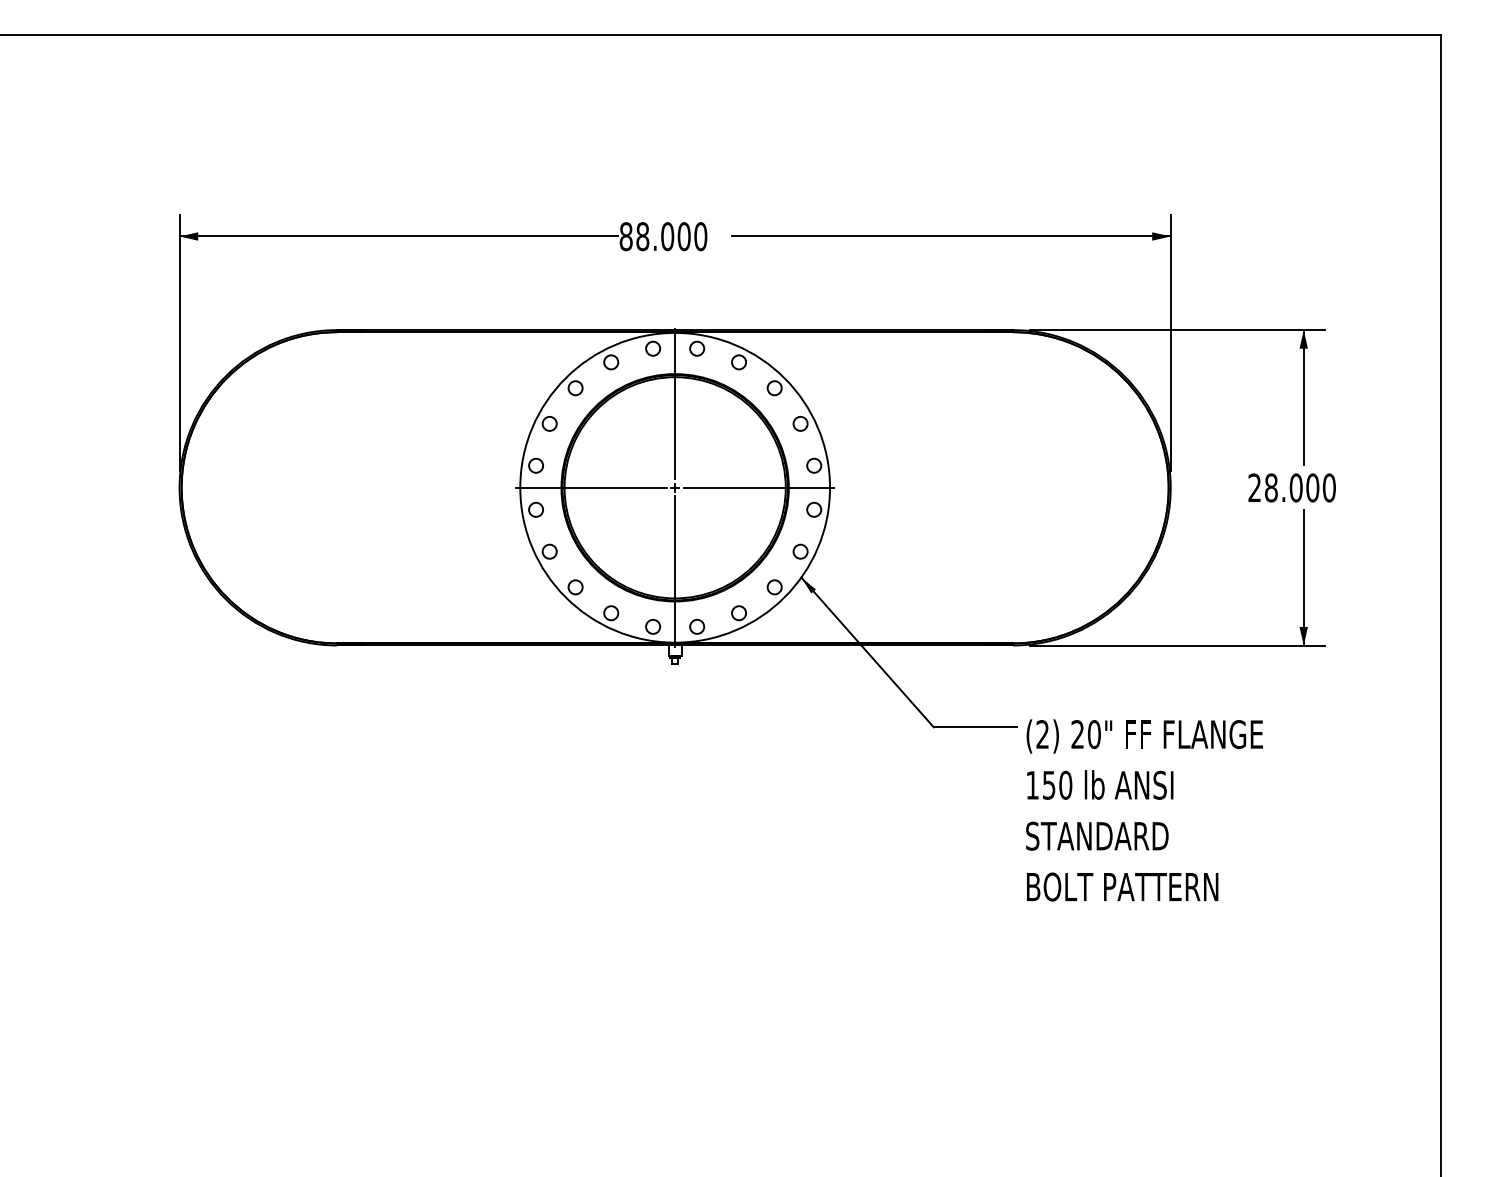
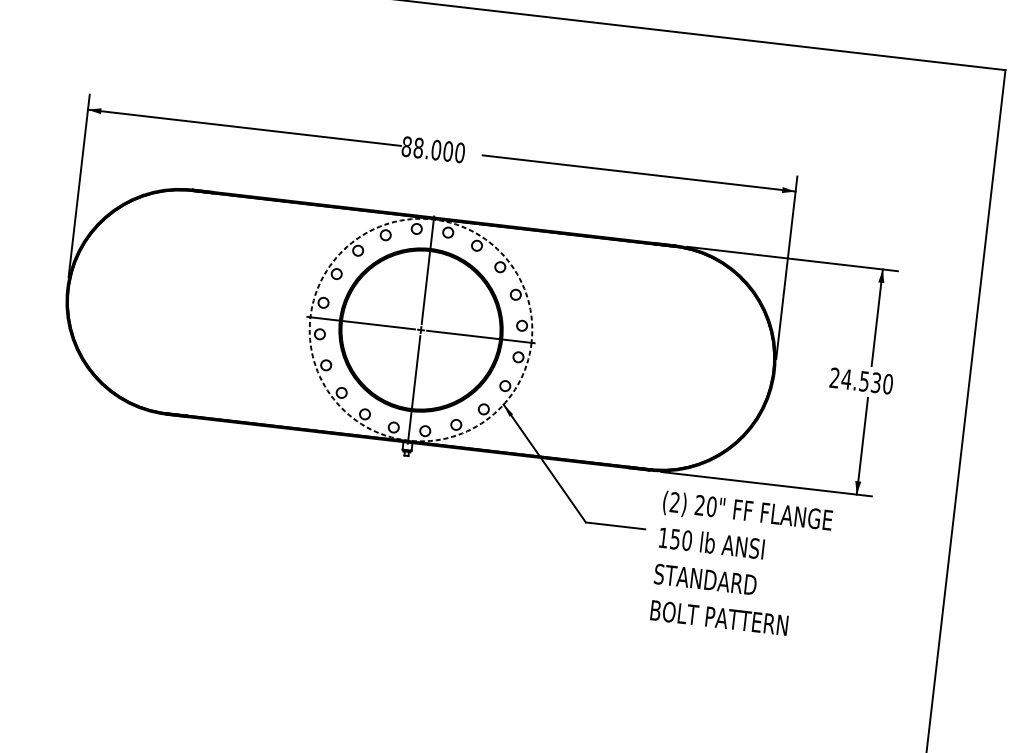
circle: (675, 487) -> (421, 329), solid -> dashed
text: (1291, 487) -> (861, 380), 28.000 -> 24.530
text: (1144, 810) -> (741, 565), moved

